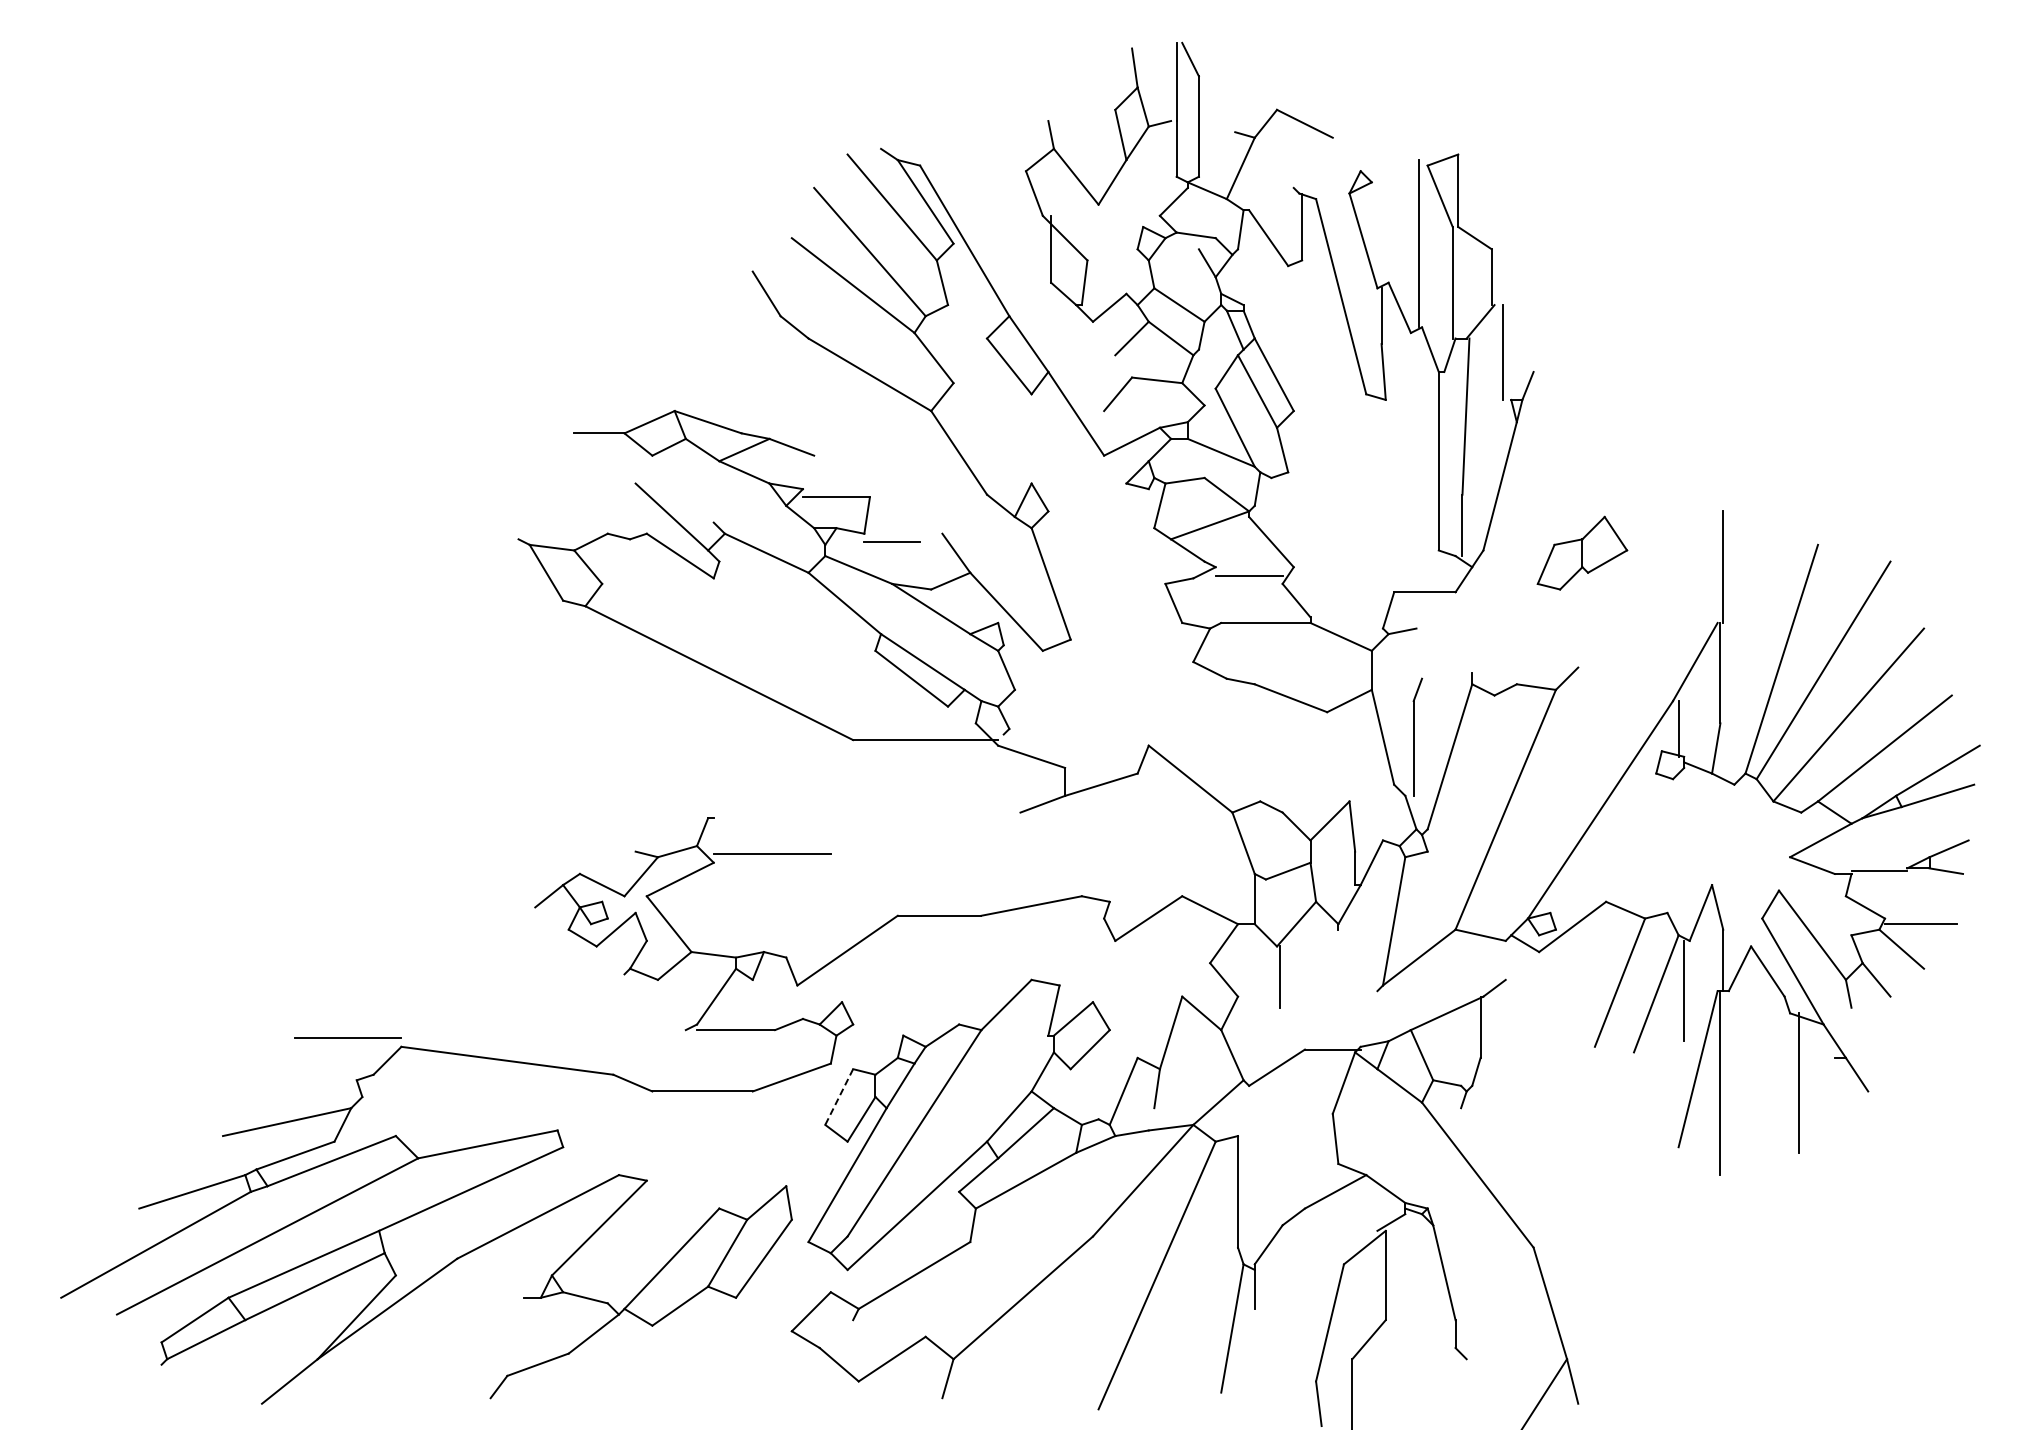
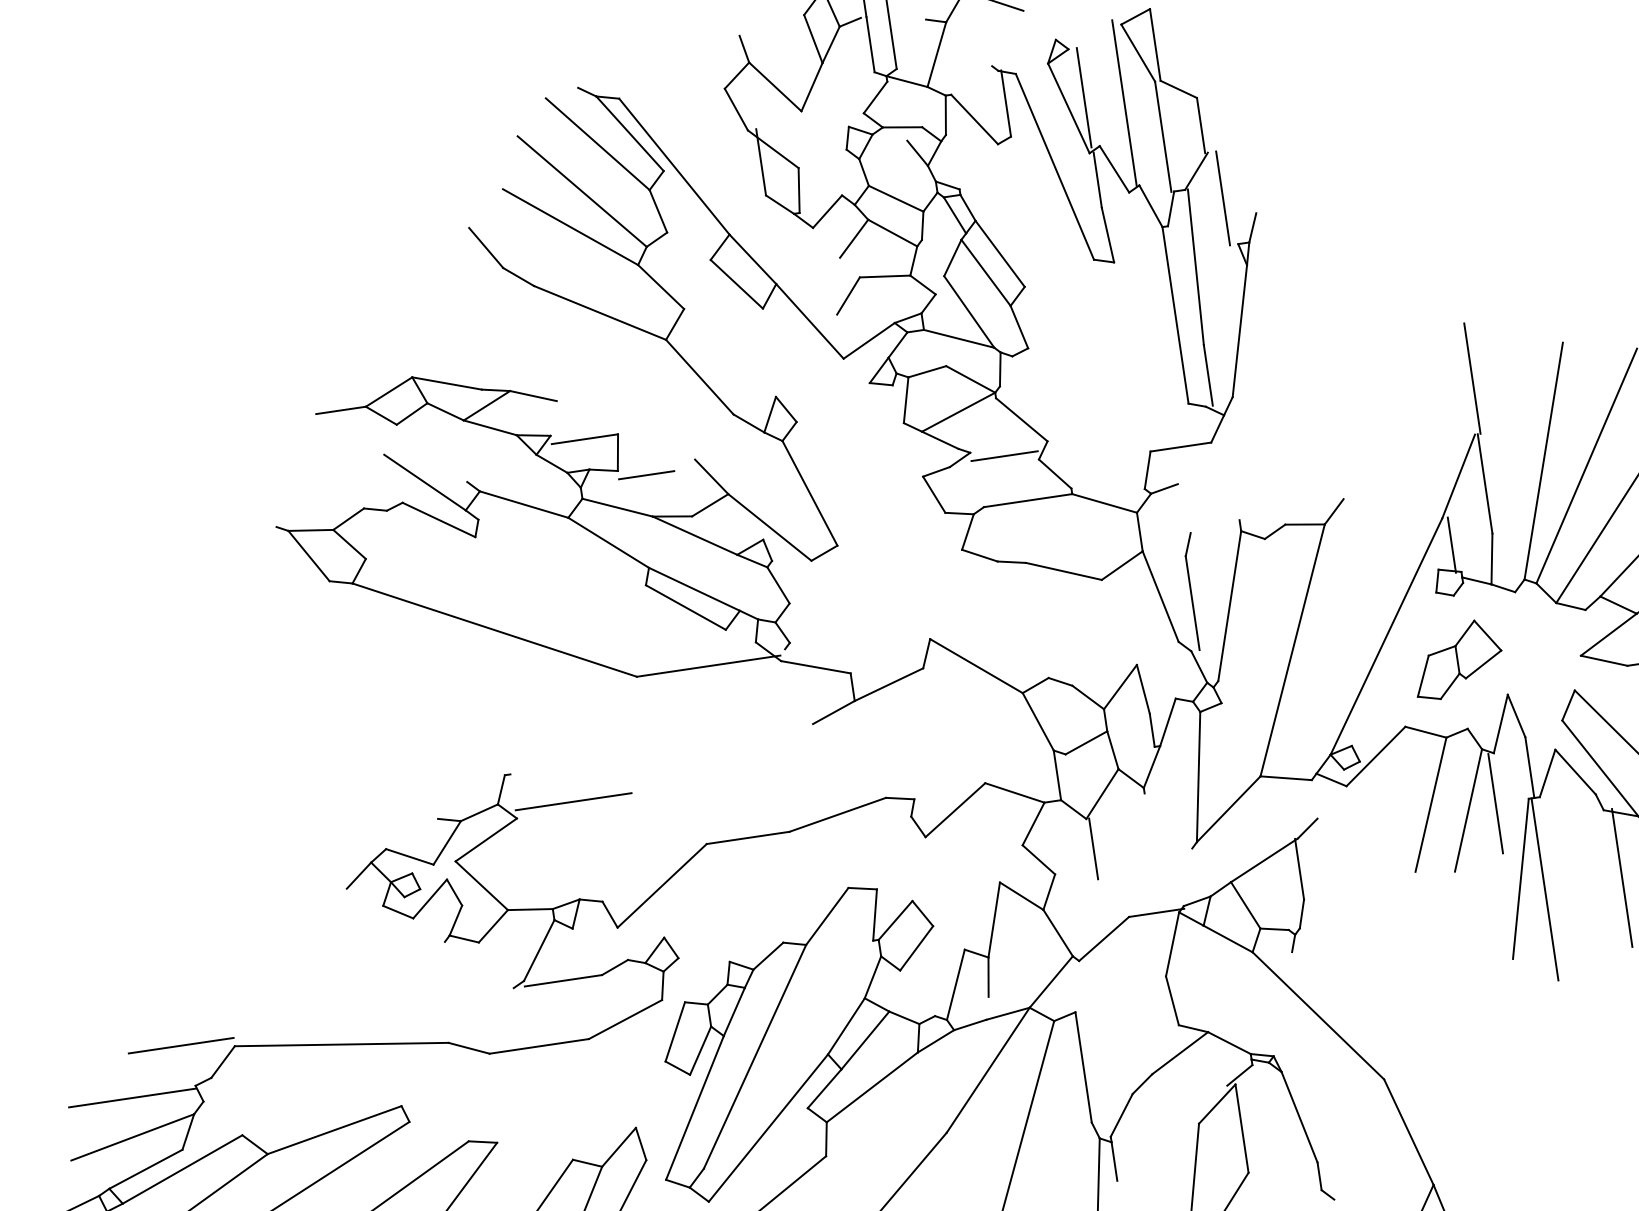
line: (1380, 232) -> (1084, 97), added
part: (1582, 552) -> (1457, 659), moved
line: (292, 1083) -> (132, 1098), added
line: (839, 1097) -> (675, 1032), dashed -> solid

